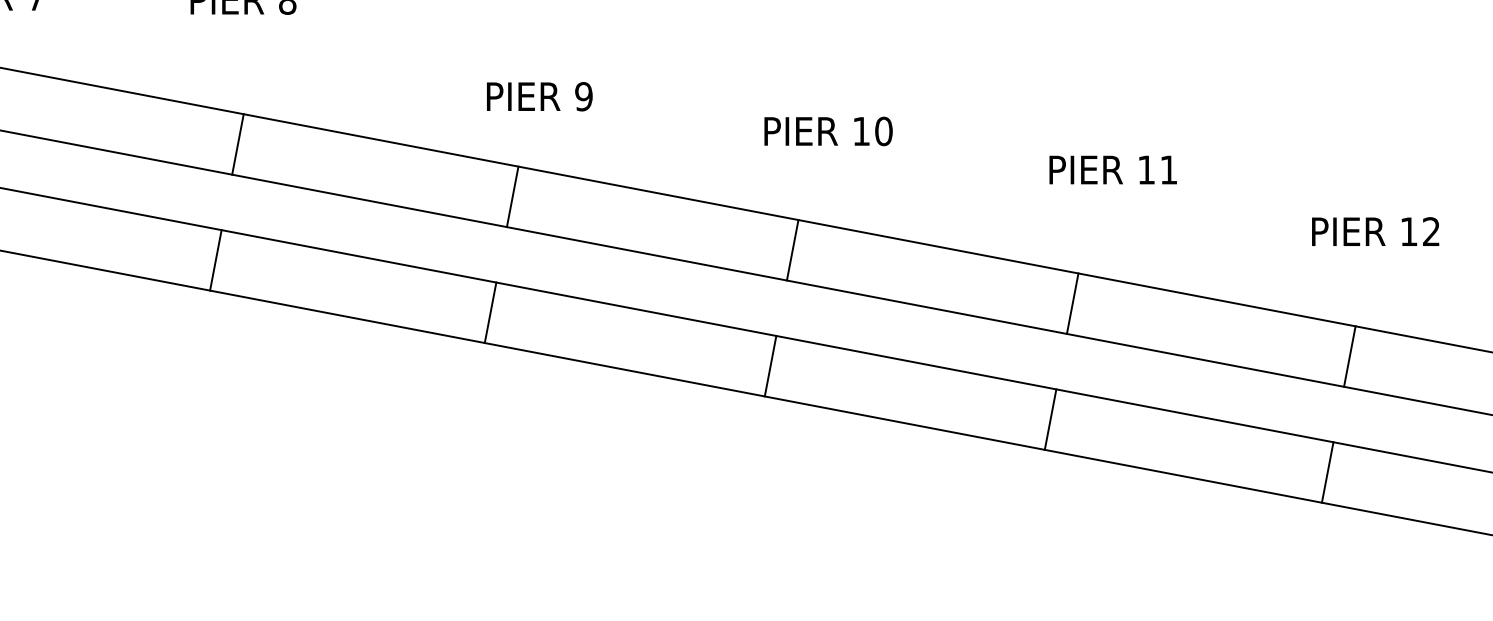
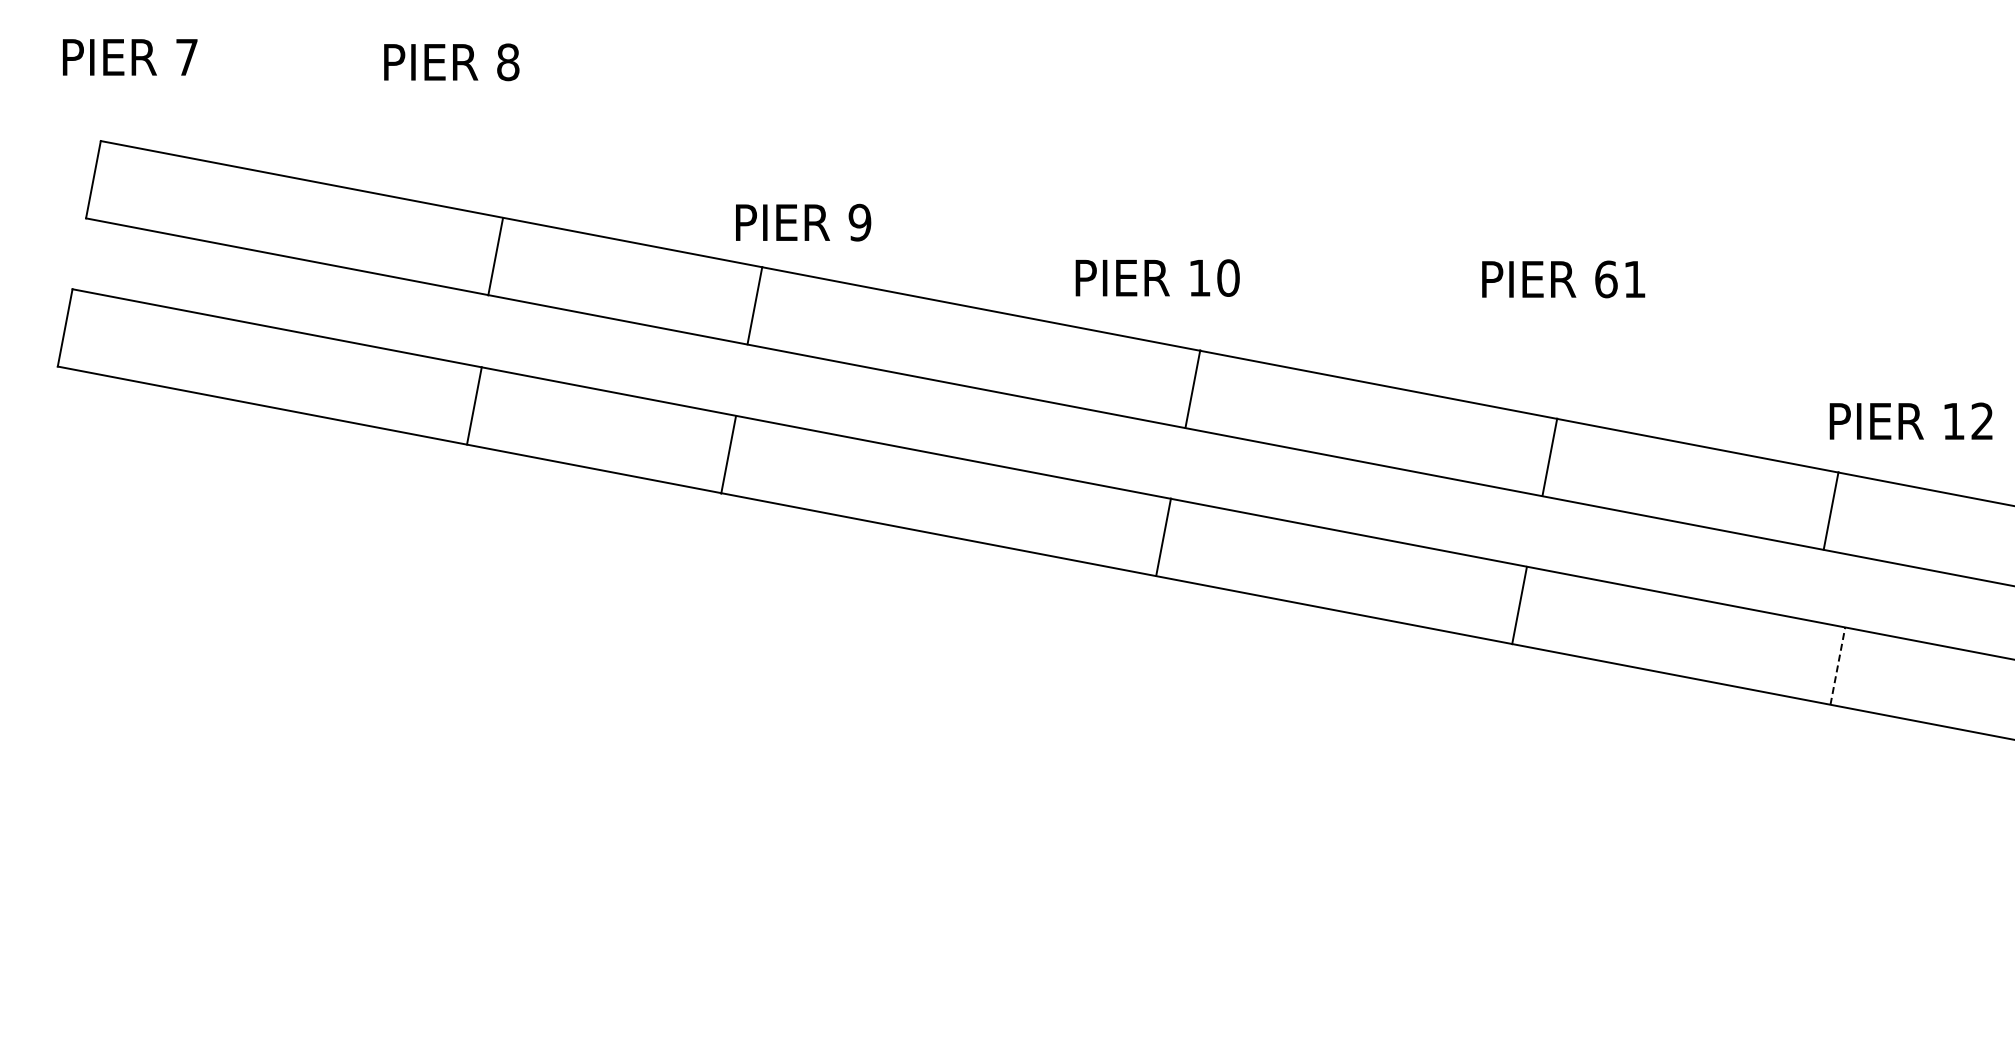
text: (539, 96) -> (803, 222), moved
text: (828, 130) -> (1157, 277), moved
line: (237, 144) -> (495, 256), moved
text: (1146, 170) -> (1606, 279), 11 -> 61
line: (512, 196) -> (754, 305), moved
text: (1375, 231) -> (1910, 420), moved
line: (792, 249) -> (1192, 388), moved
line: (215, 260) -> (474, 405), moved
line: (1072, 303) -> (1549, 456), moved
line: (490, 312) -> (728, 454), moved
line: (1349, 356) -> (1830, 510), moved
line: (770, 365) -> (1163, 536), moved
line: (1050, 419) -> (1519, 605), moved
line: (1327, 472) -> (1837, 665), solid -> dashed

